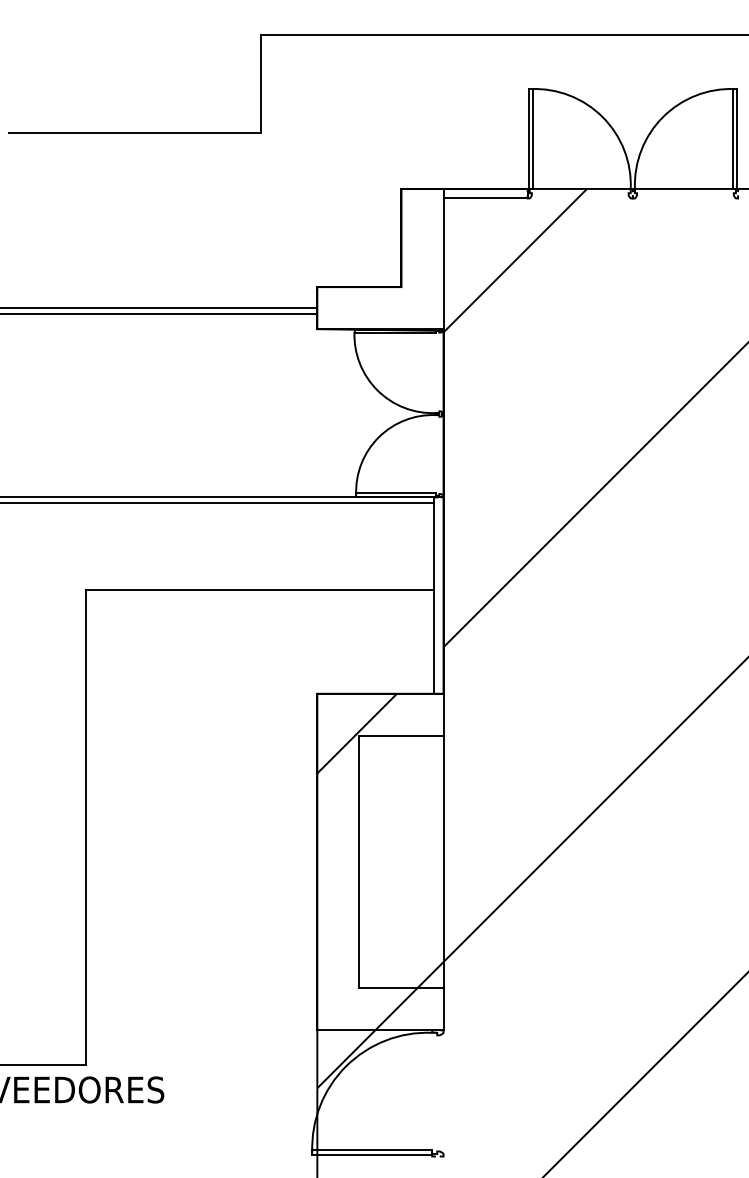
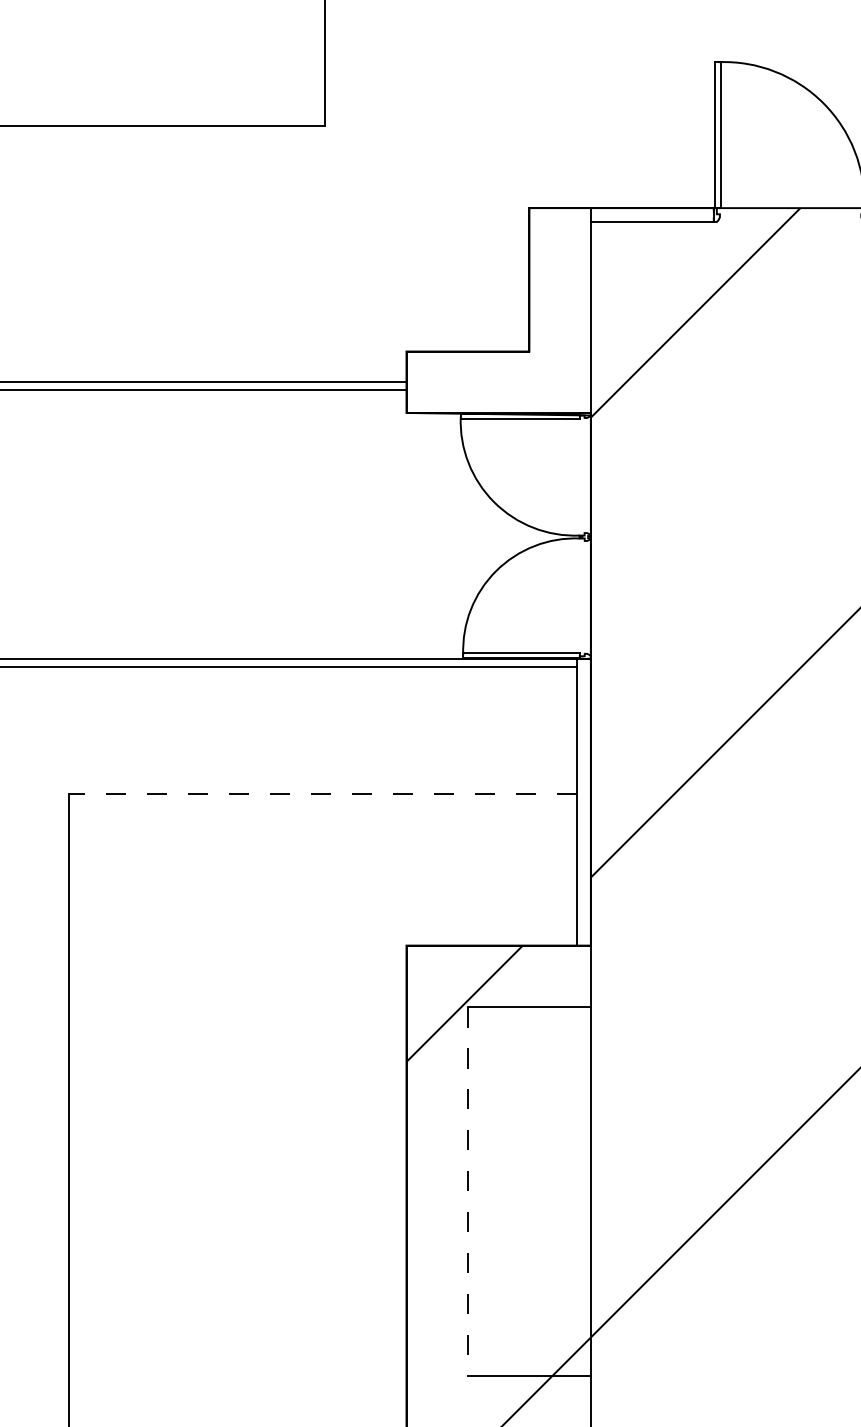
line: (260, 590) -> (323, 794), solid -> dashed
line: (359, 862) -> (468, 1192), solid -> dashed

